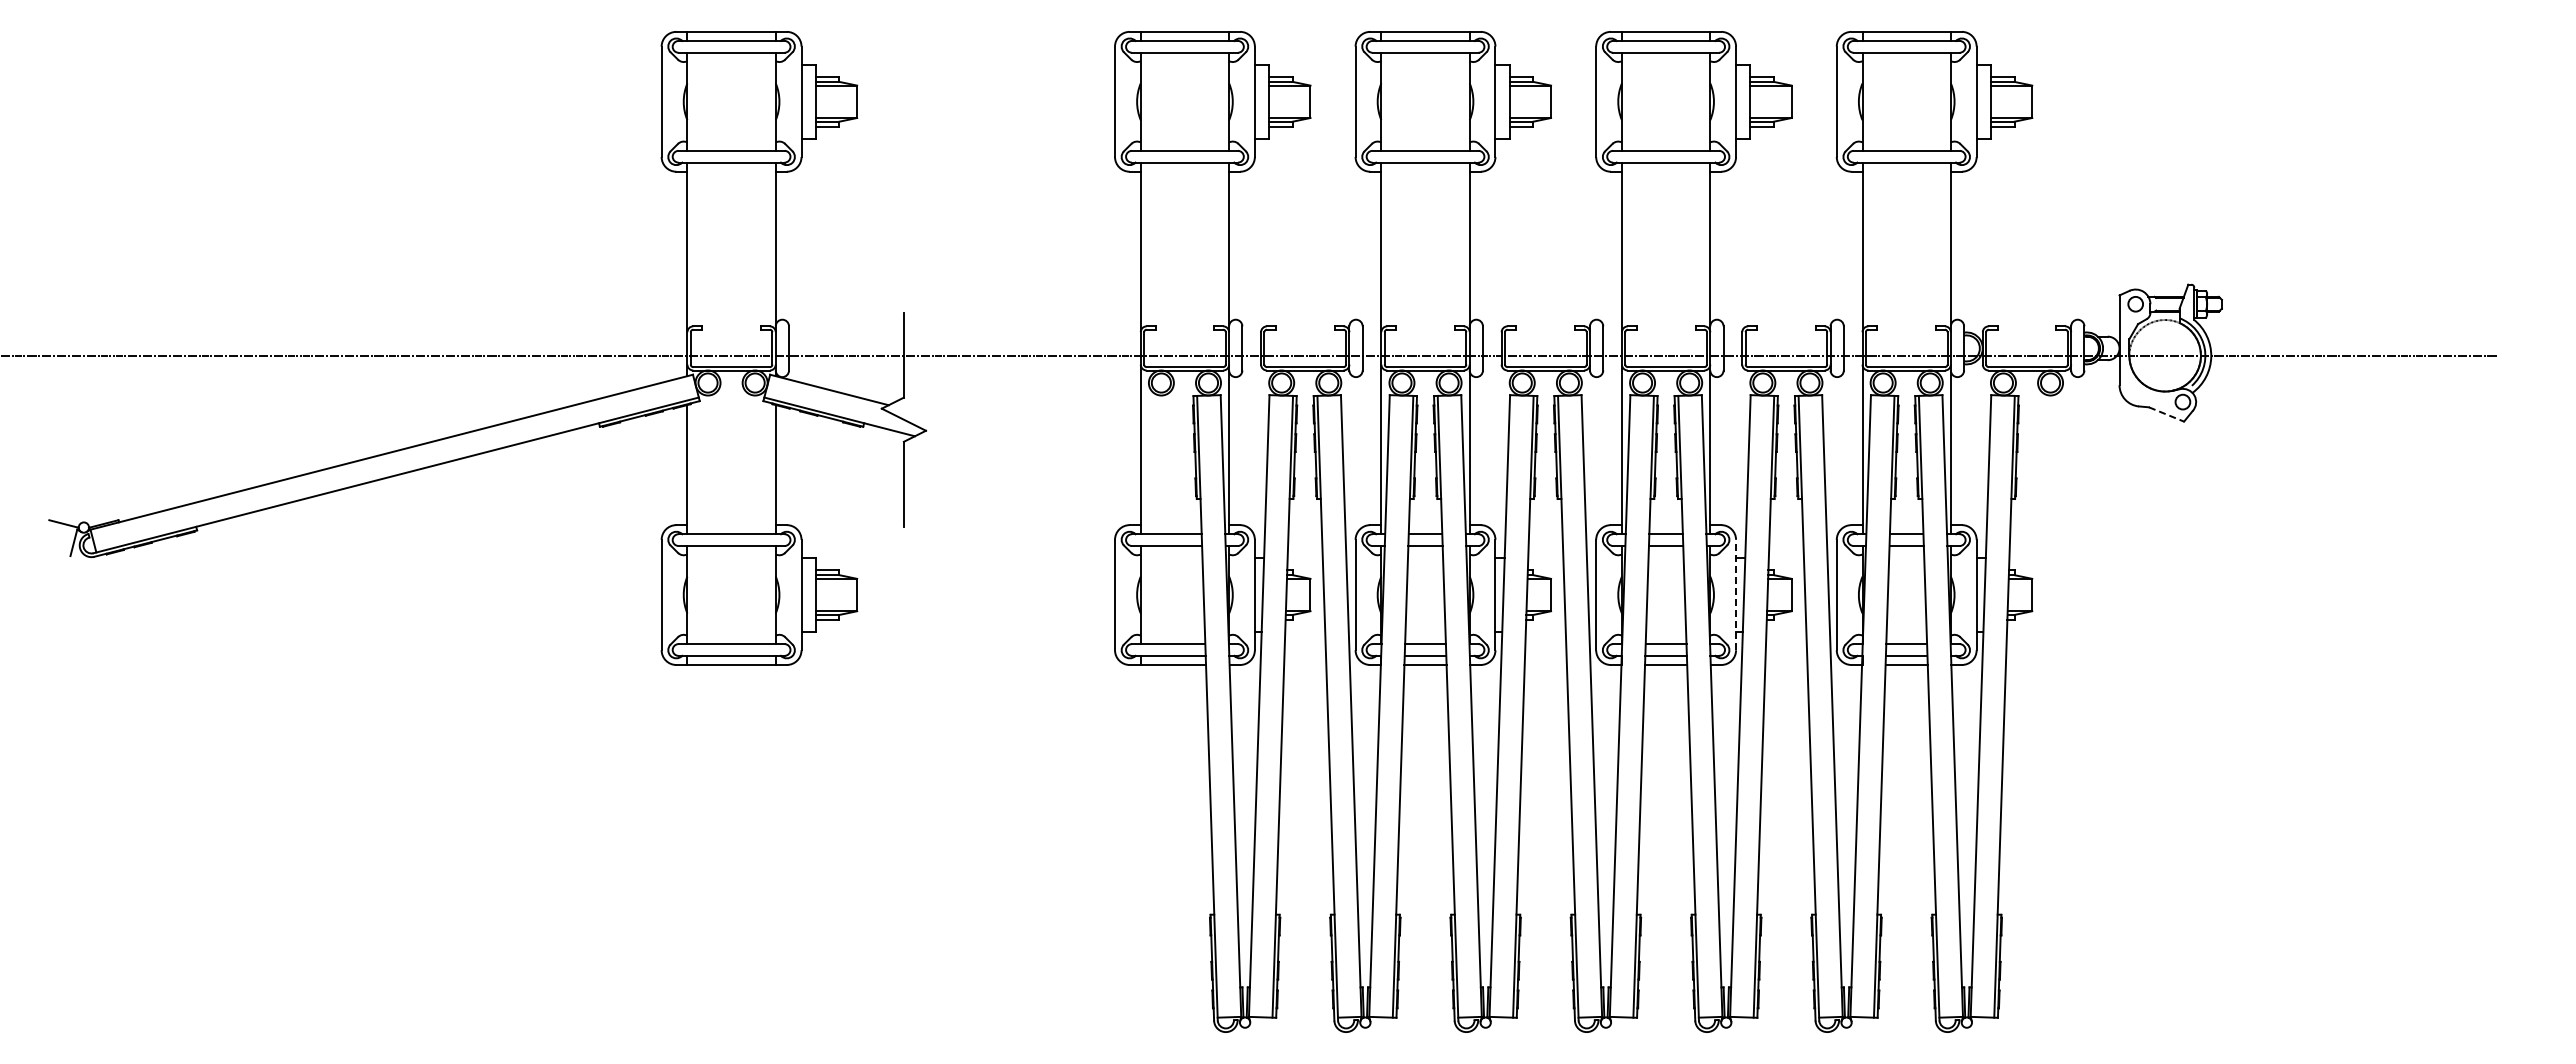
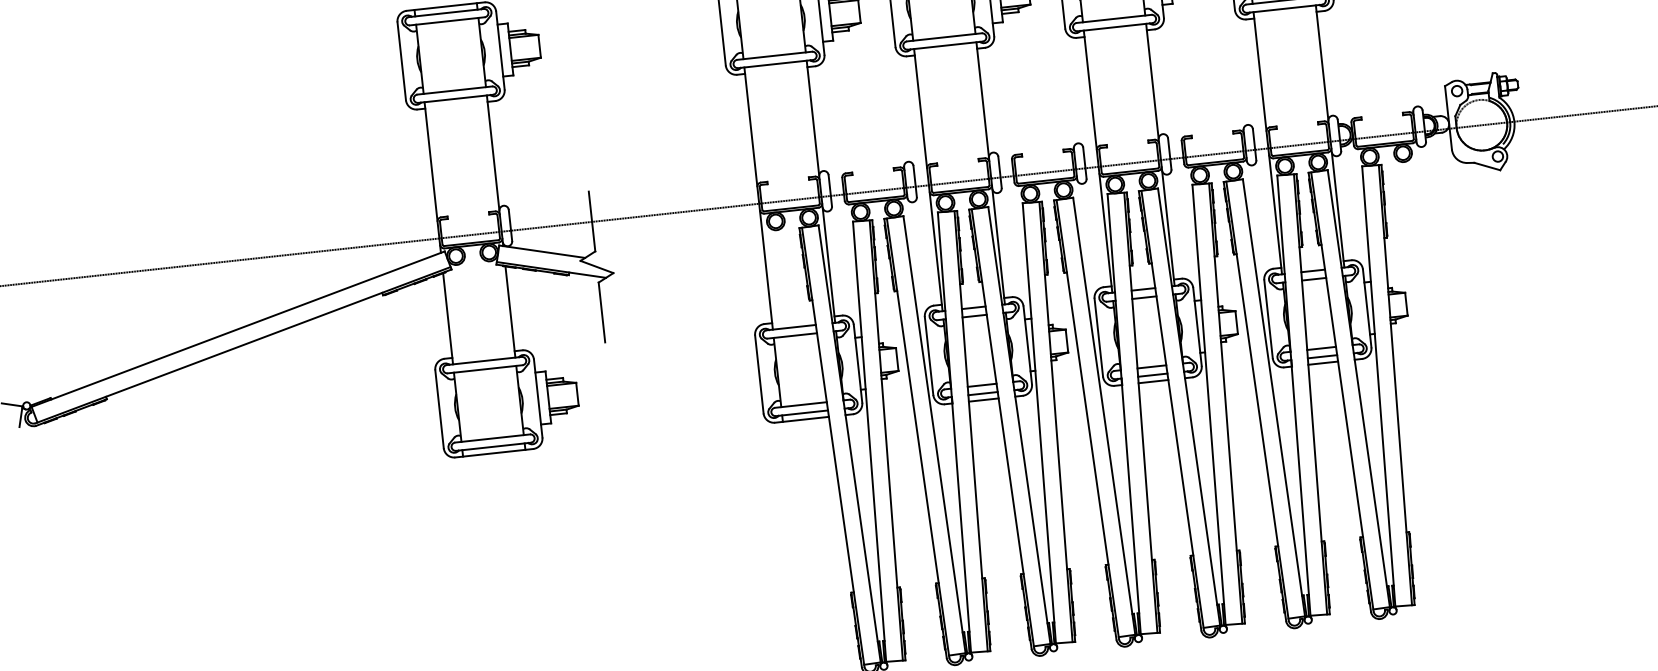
line: (2166, 414) -> (1487, 166), dashed -> solid
line: (1736, 594) -> (1197, 326), dashed -> solid

